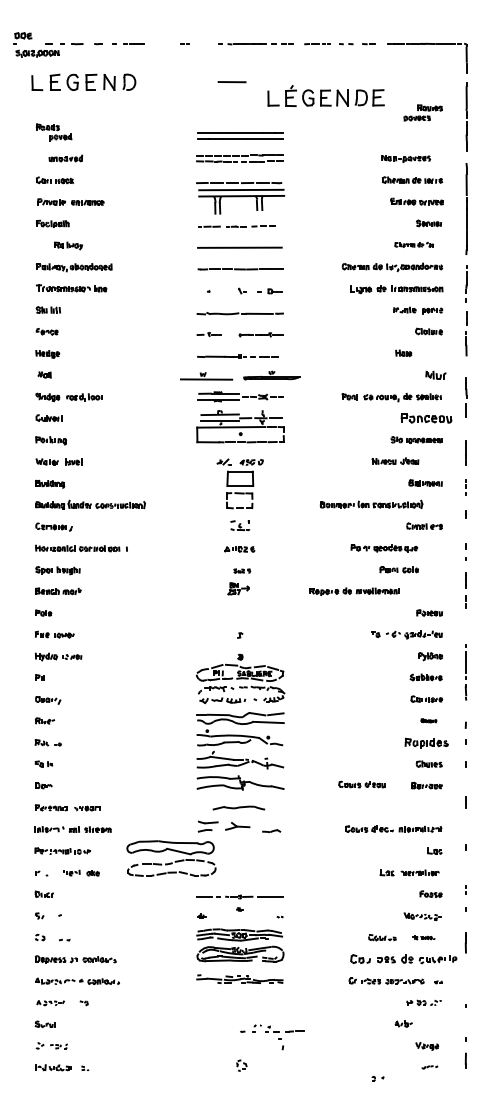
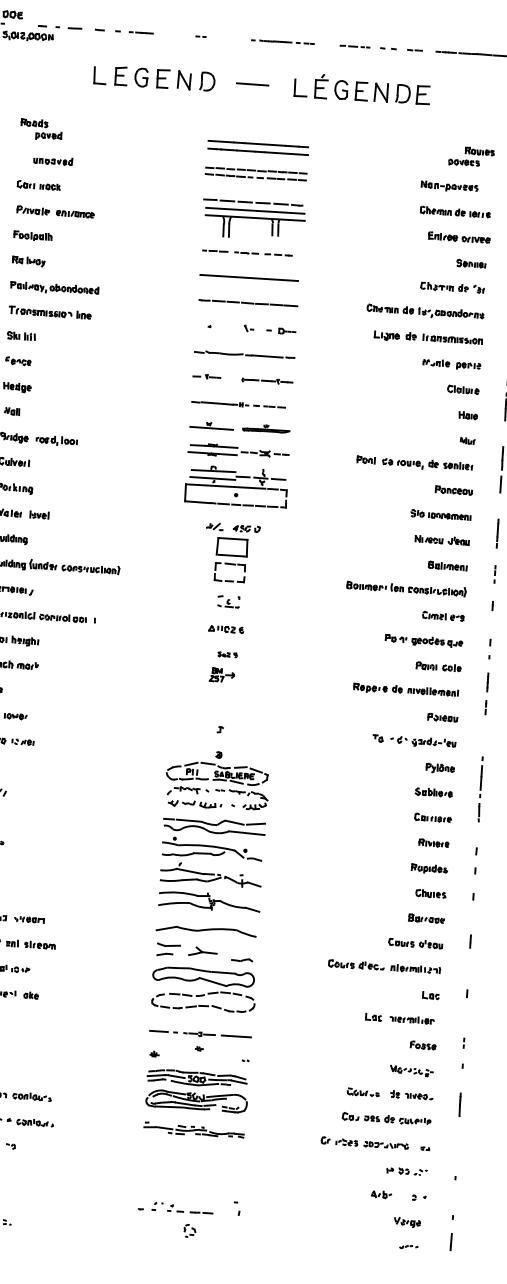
part: (255, 44) -> (282, 42), size x0.71
part: (83, 81) -> (154, 77), moved
part: (325, 95) -> (361, 88), moved
part: (422, 112) -> (470, 156), moved
part: (413, 244) -> (451, 287), size x1.43
part: (68, 245) -> (28, 261), moved
part: (403, 353) -> (467, 415), moved
part: (435, 374) -> (467, 440), size x0.62
part: (239, 375) -> (239, 426), size x0.71
part: (426, 417) -> (453, 489), size x0.62
part: (395, 460) -> (442, 539), moved
part: (371, 503) -> (406, 587), moved
part: (384, 548) -> (424, 641), moved
part: (398, 569) -> (437, 666), moved
part: (354, 591) -> (405, 690), moved
part: (428, 720) -> (433, 842), size x1.67
part: (426, 742) -> (429, 868), size x0.71
part: (361, 784) -> (415, 943), moved
part: (238, 807) -> (205, 929), size x1.67
part: (171, 858) -> (203, 989), moved
part: (423, 937) -> (411, 1095), size x1.67
part: (403, 958) -> (386, 1118), size x0.71
part: (272, 1028) -> (175, 1207), moved
part: (377, 1078) -> (418, 1197), moved

